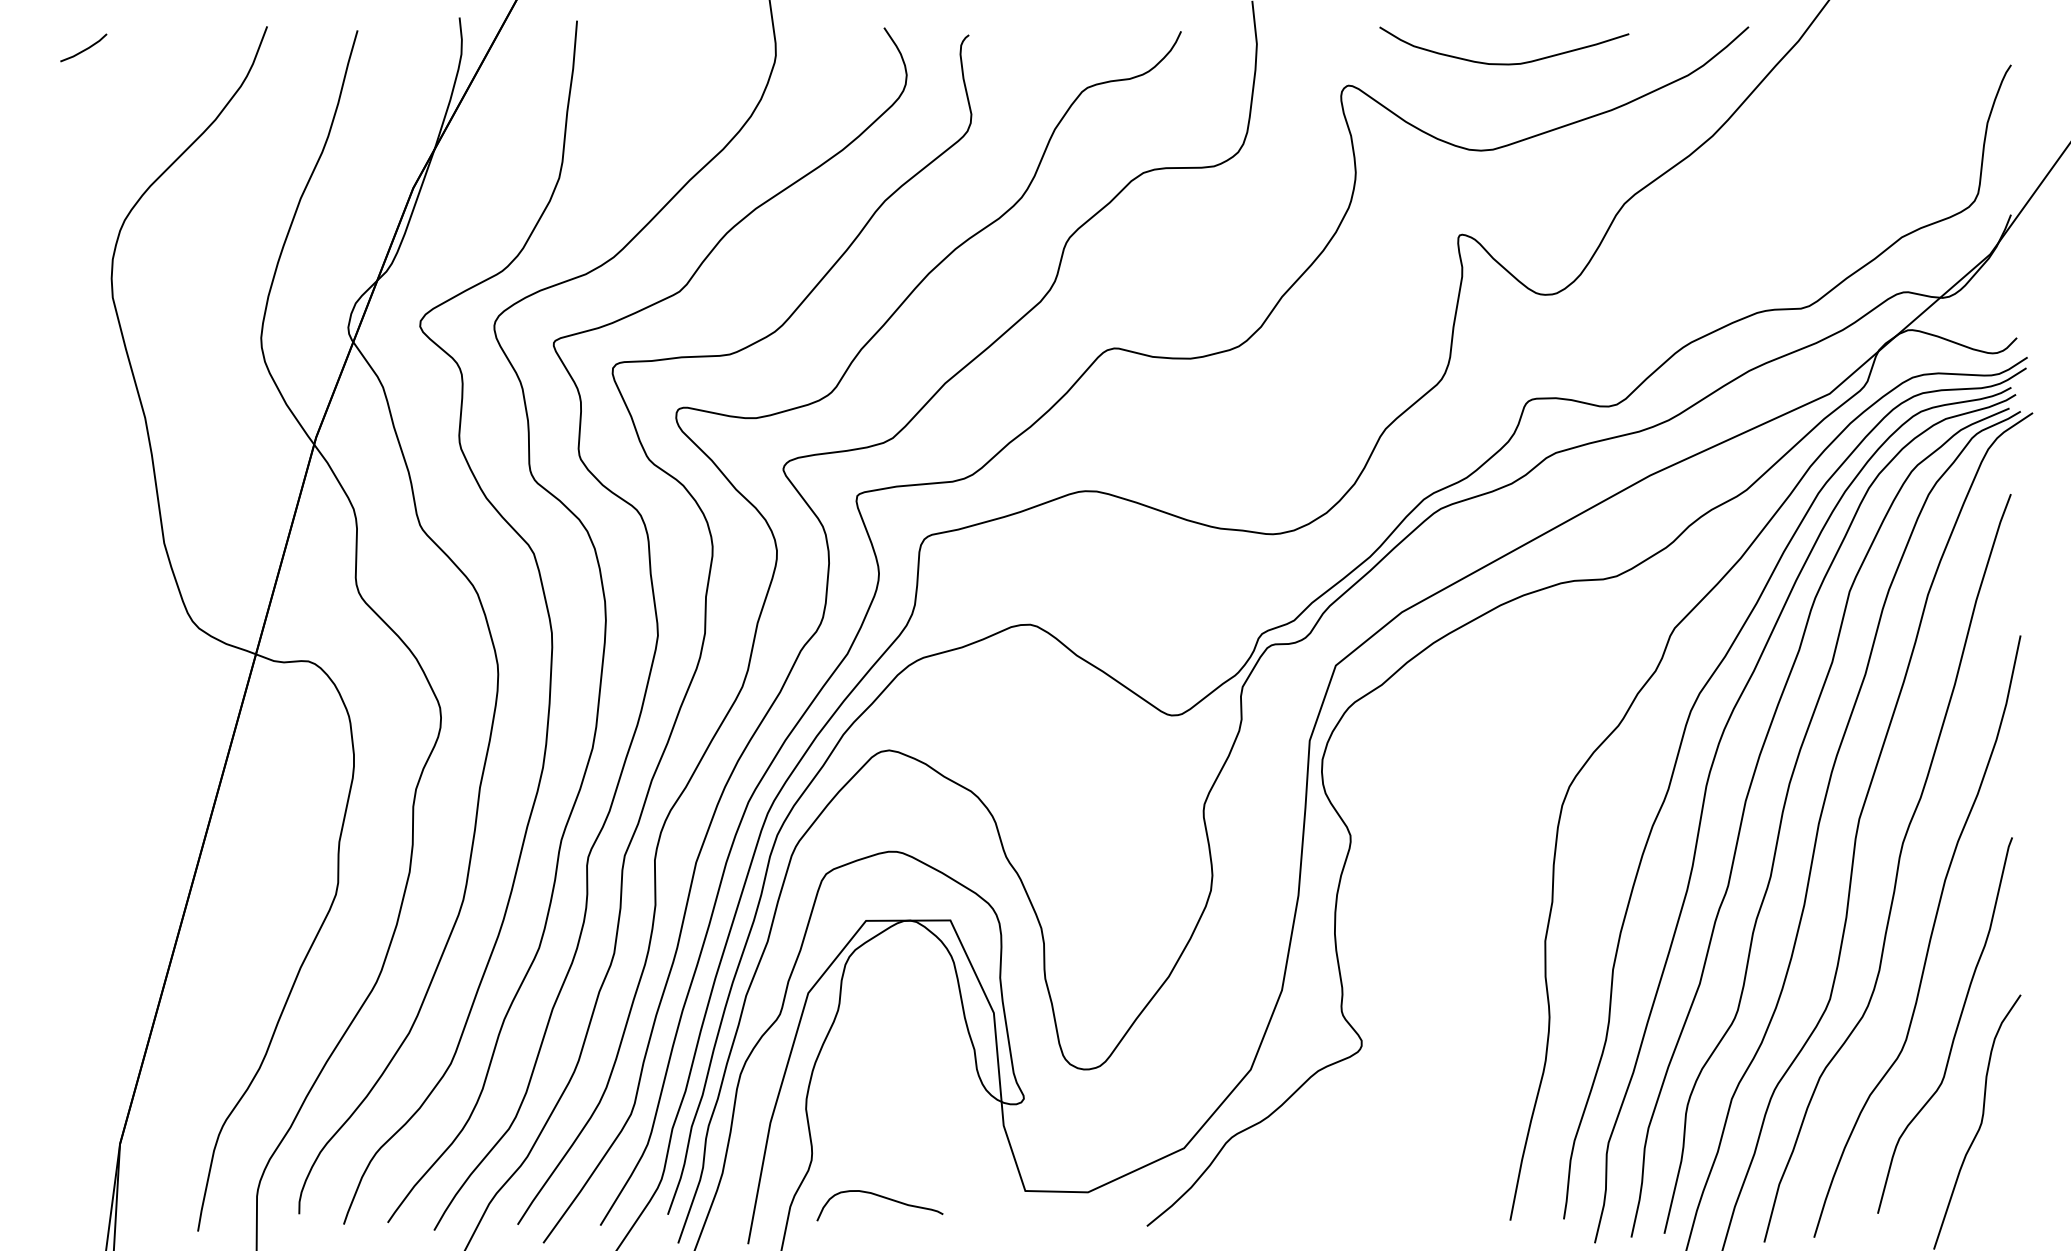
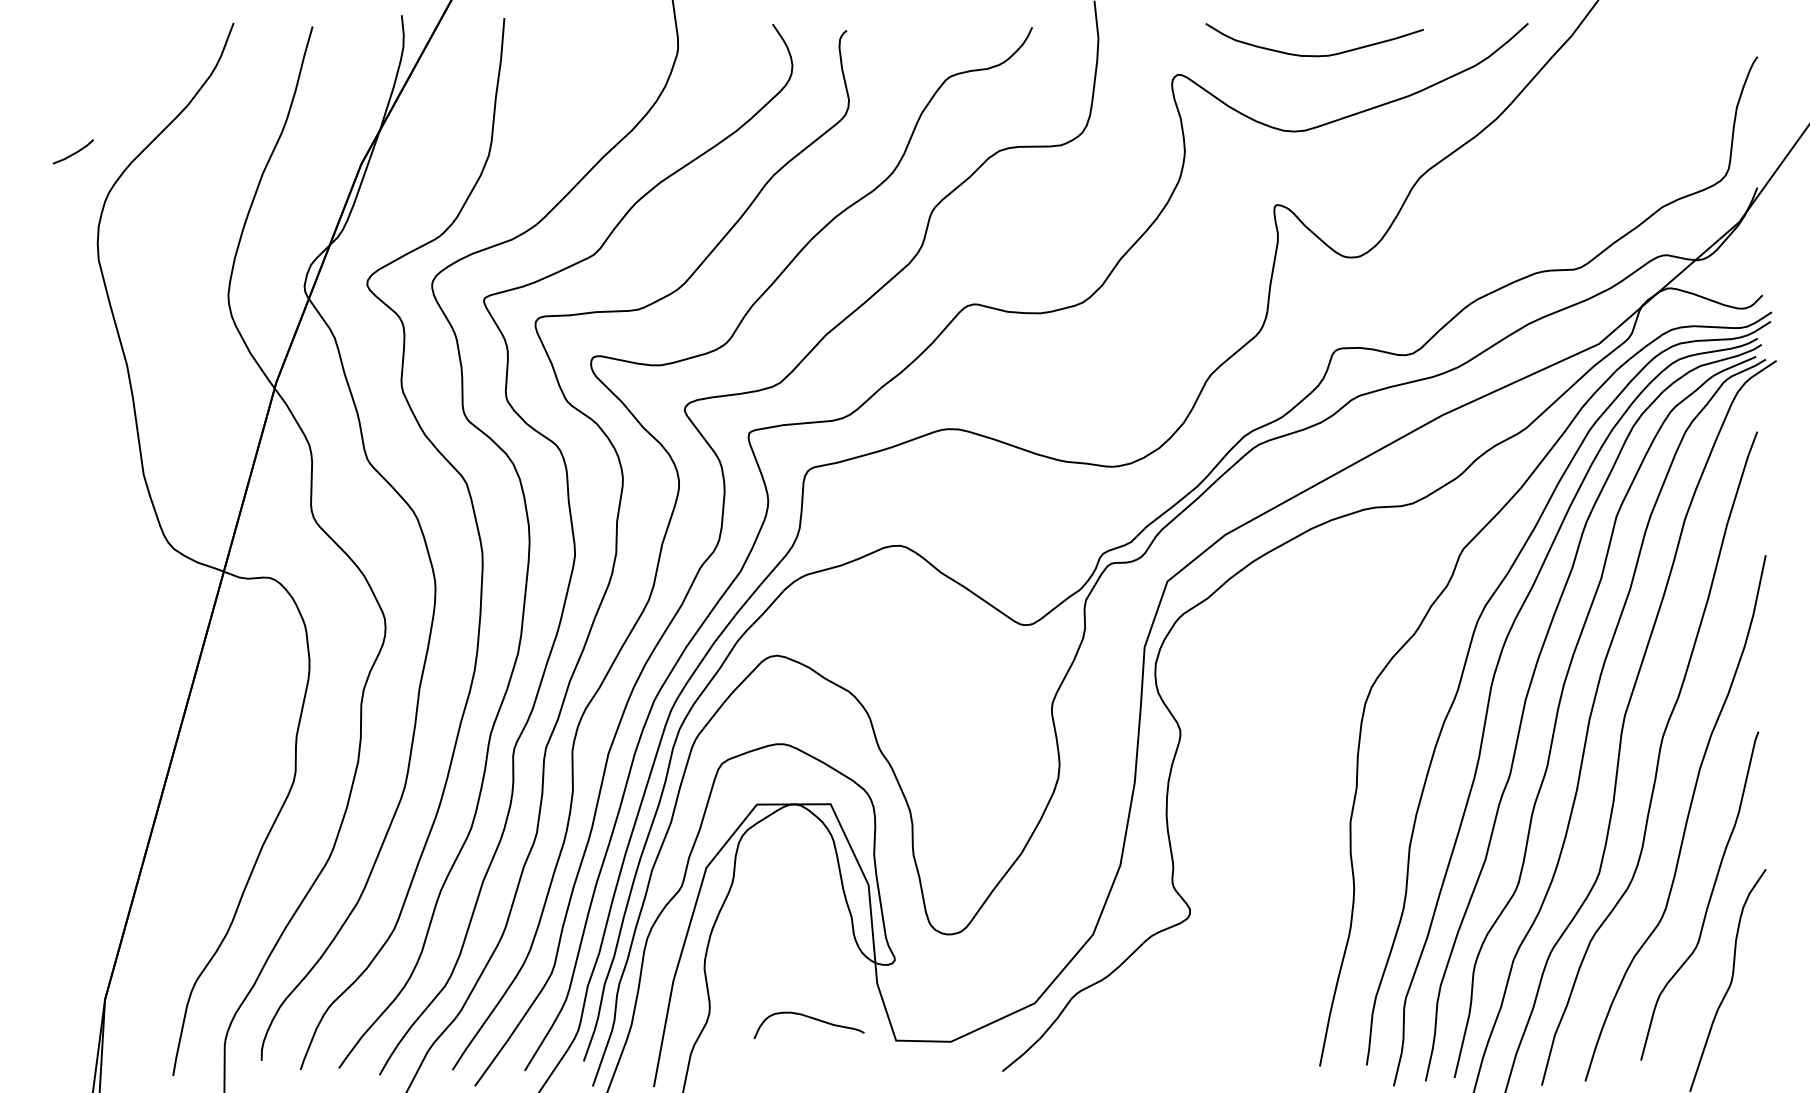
line: (82, 49) -> (72, 153), moved
curve: (880, 1197) -> (809, 1018), moved

